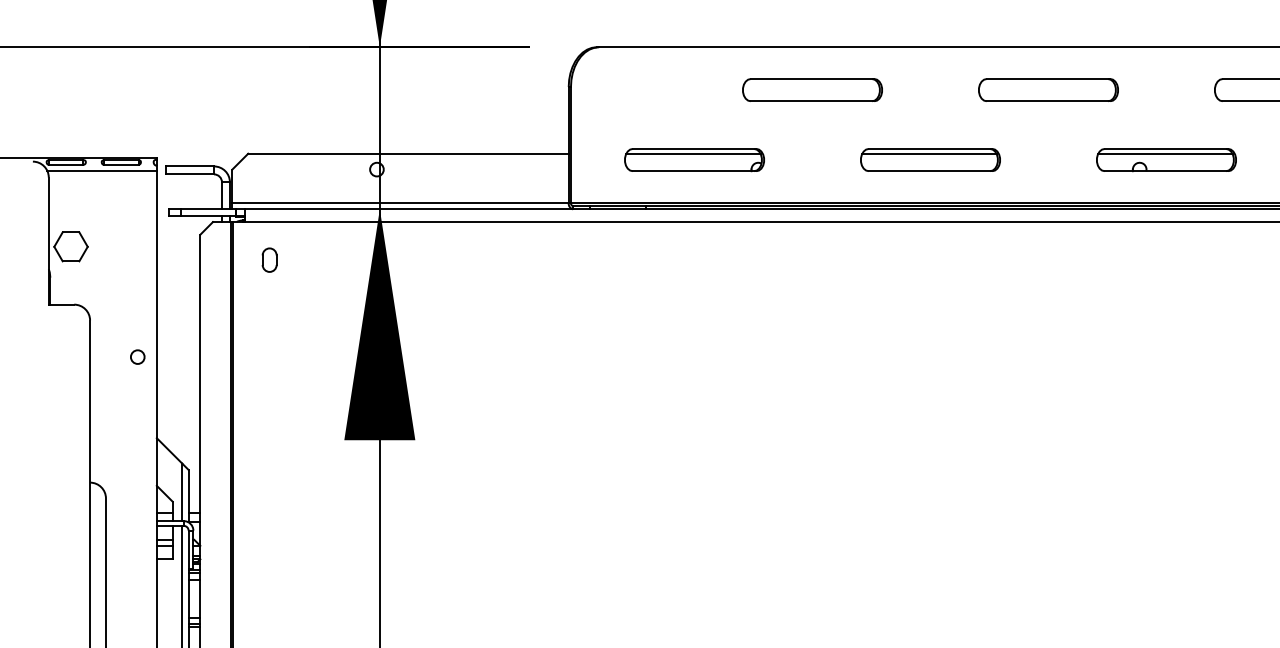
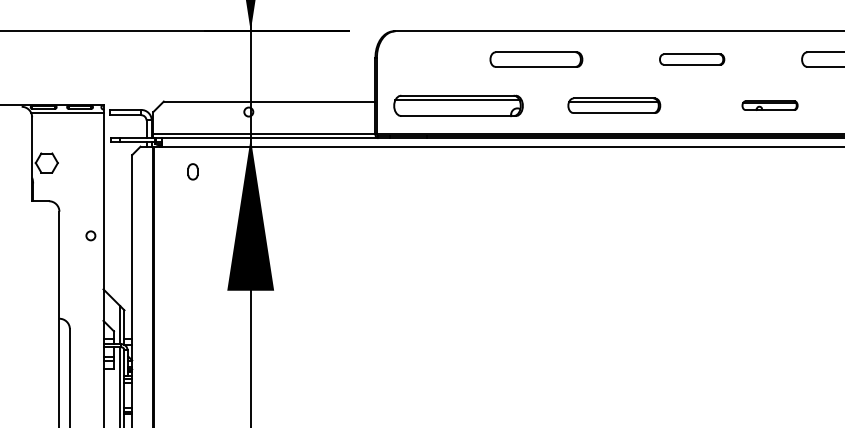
part: (1047, 89) -> (691, 59), size x0.7
part: (694, 159) -> (458, 105), size x1.4
part: (1165, 159) -> (769, 105), size x0.6
part: (268, 259) -> (192, 171), moved

